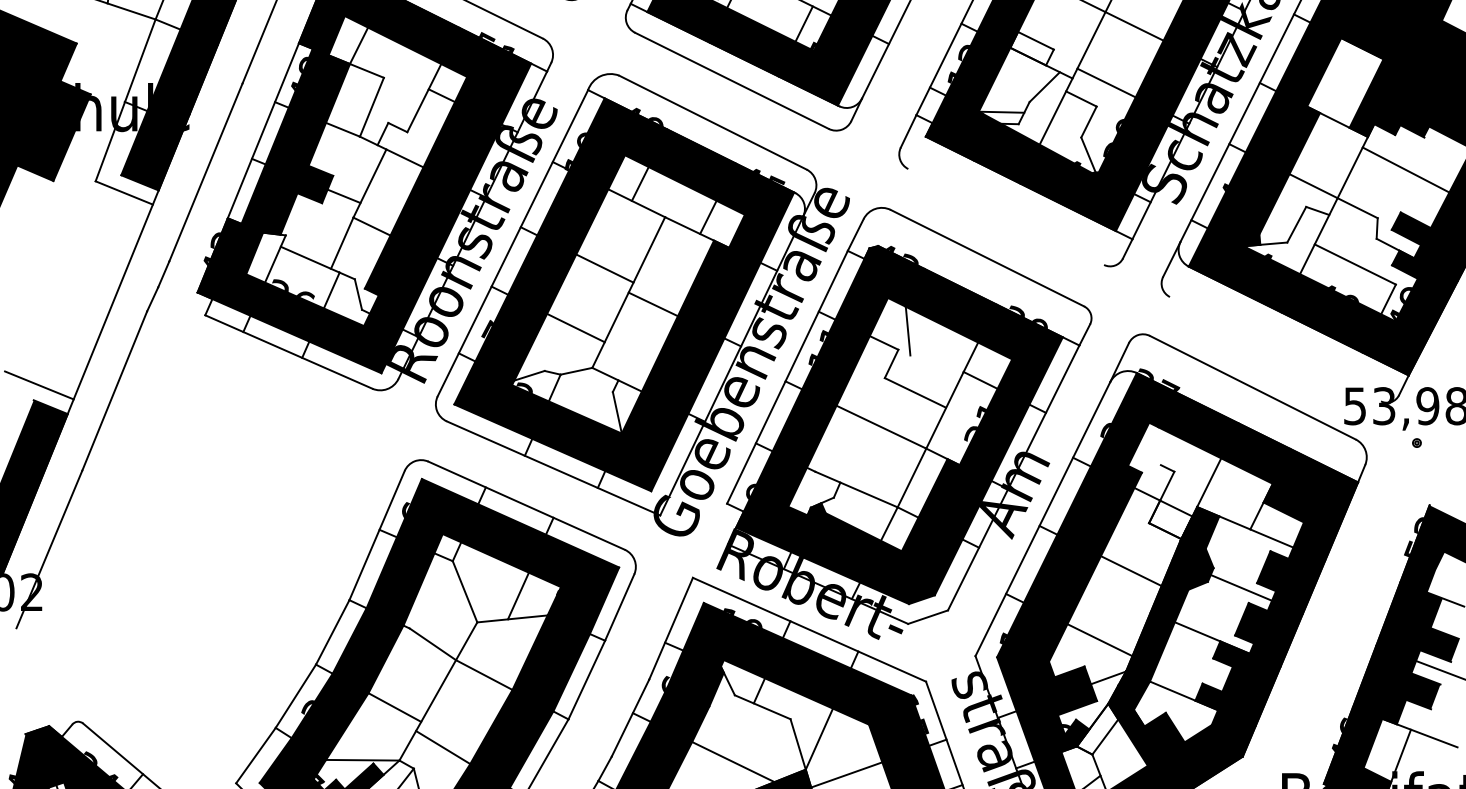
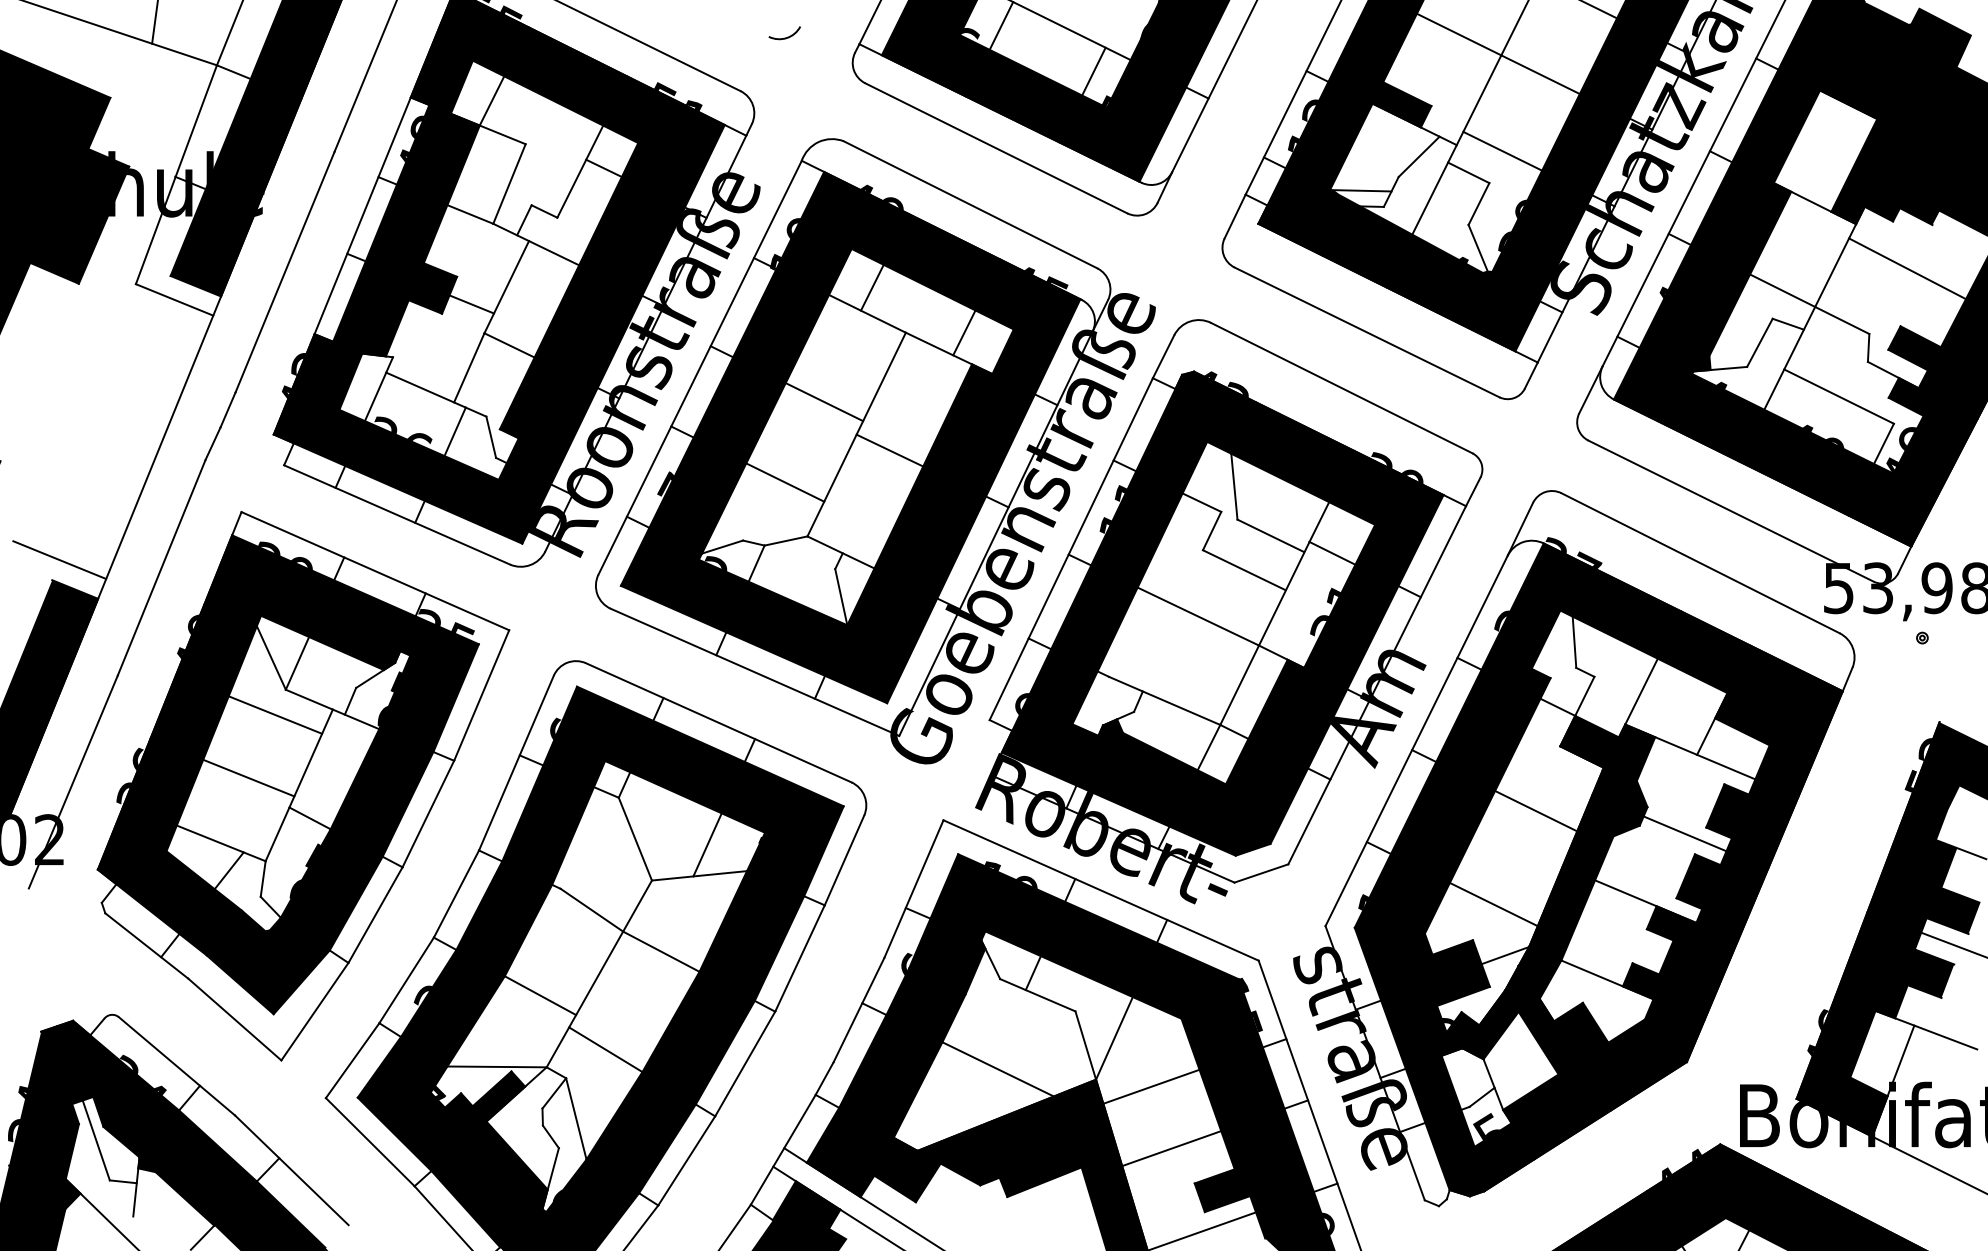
fill: (1031, 48) -> (1401, 104), added
line: (1005, 217) -> (1366, 332), added
line: (1275, 348) -> (1730, 510), added
line: (934, 367) -> (1270, 535), added
line: (1159, 445) -> (1574, 641), added
fill: (1170, 519) -> (1589, 741), added
part: (219, 552) -> (303, 786), added
fill: (1097, 728) -> (1490, 1024), added

